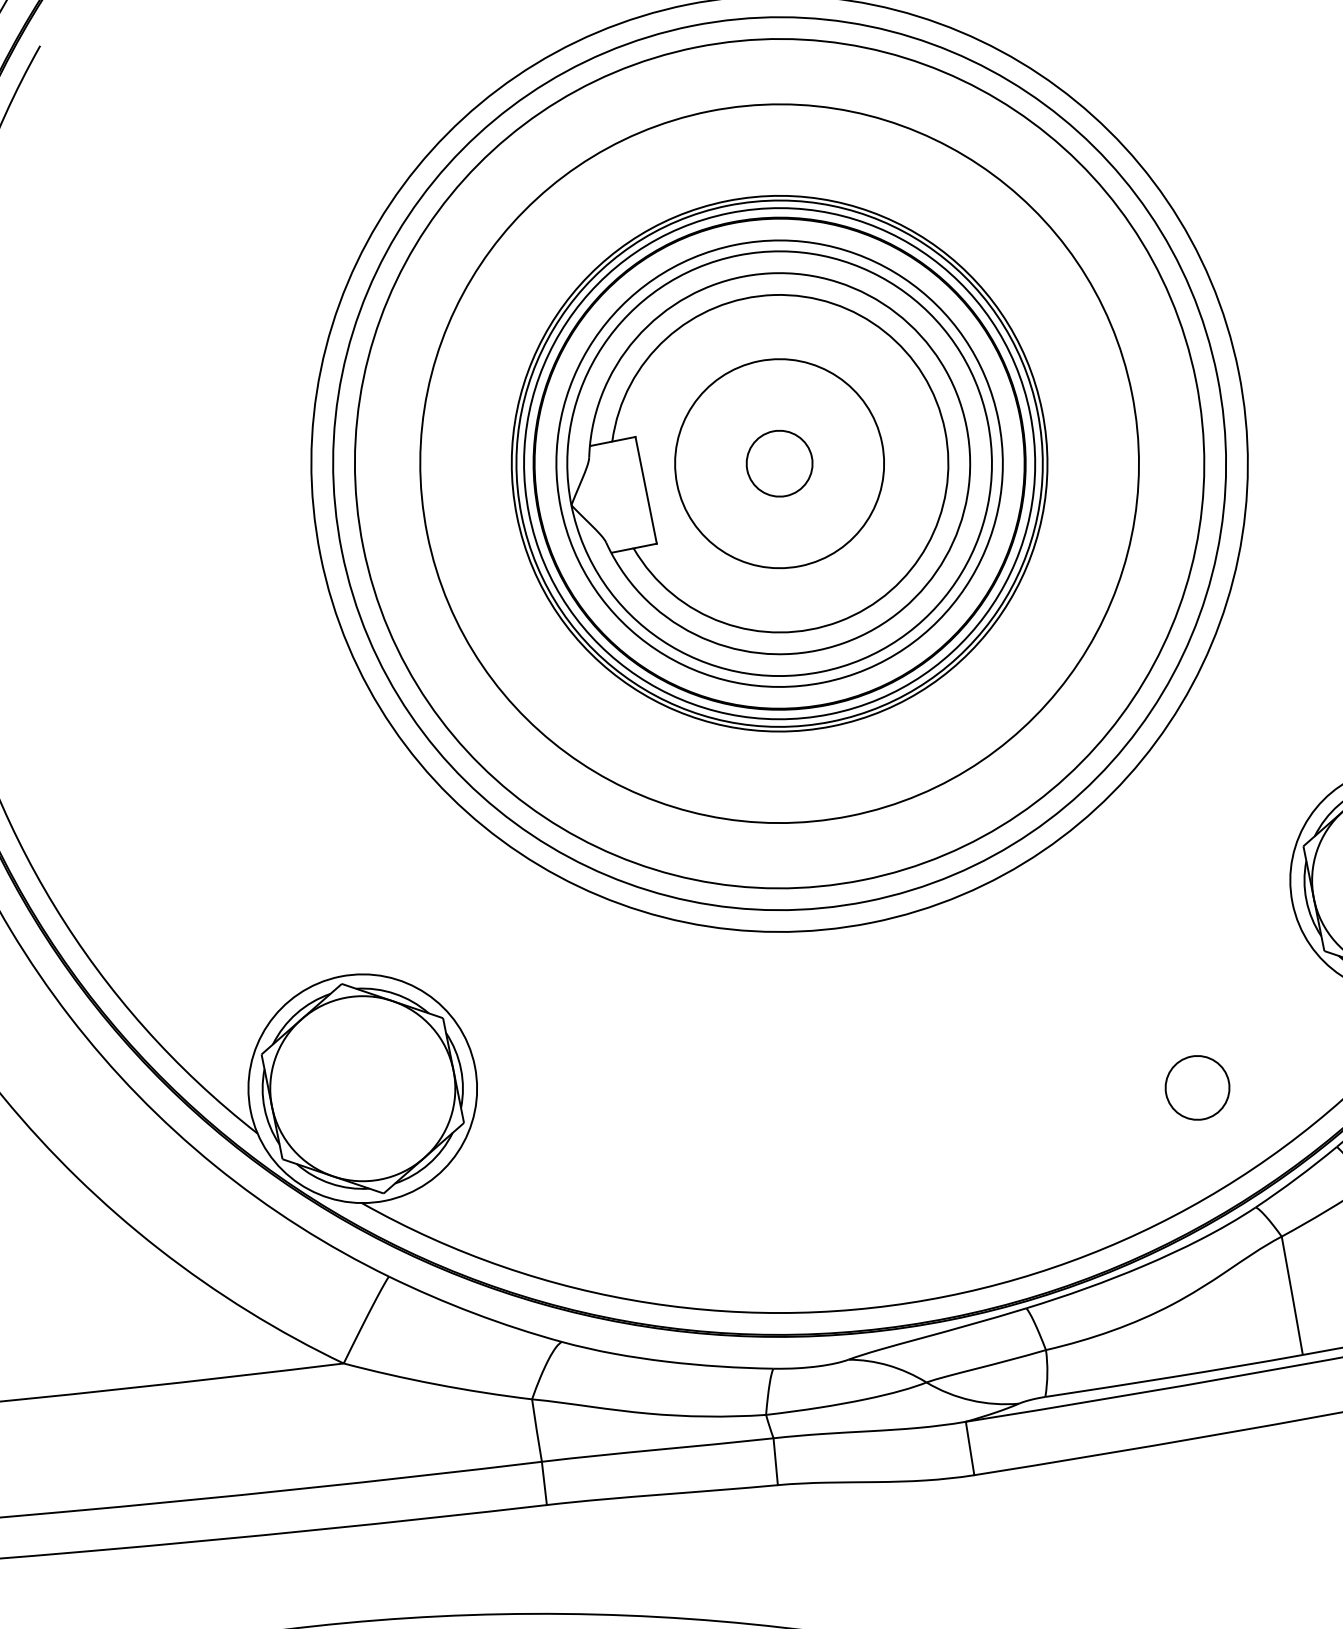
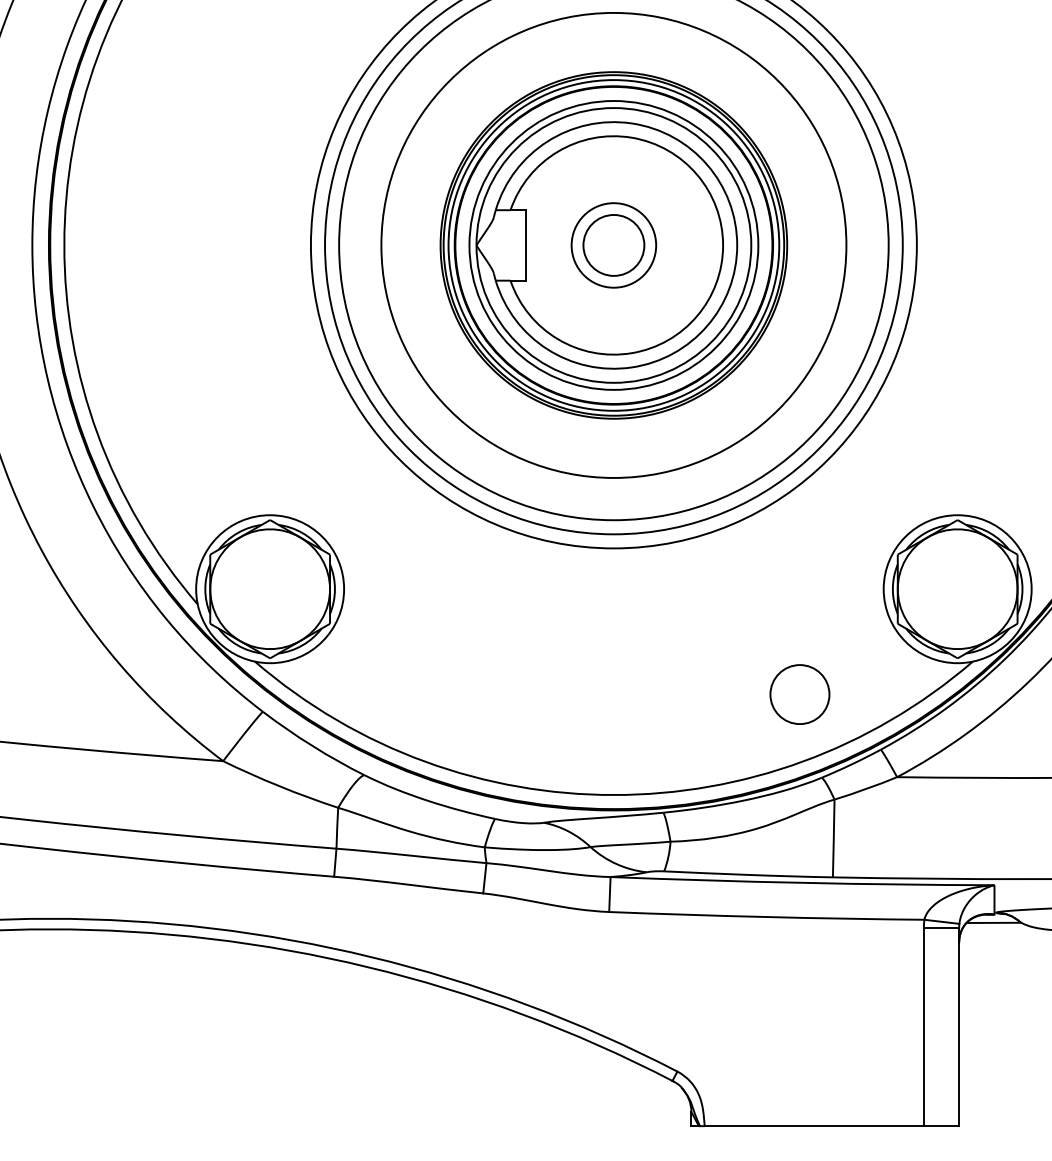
circle: (779, 463) -> (613, 245), size x0.62
circle: (779, 463) -> (613, 245), size x1.43
circle: (1196, 1087) -> (799, 694), size x1.43

